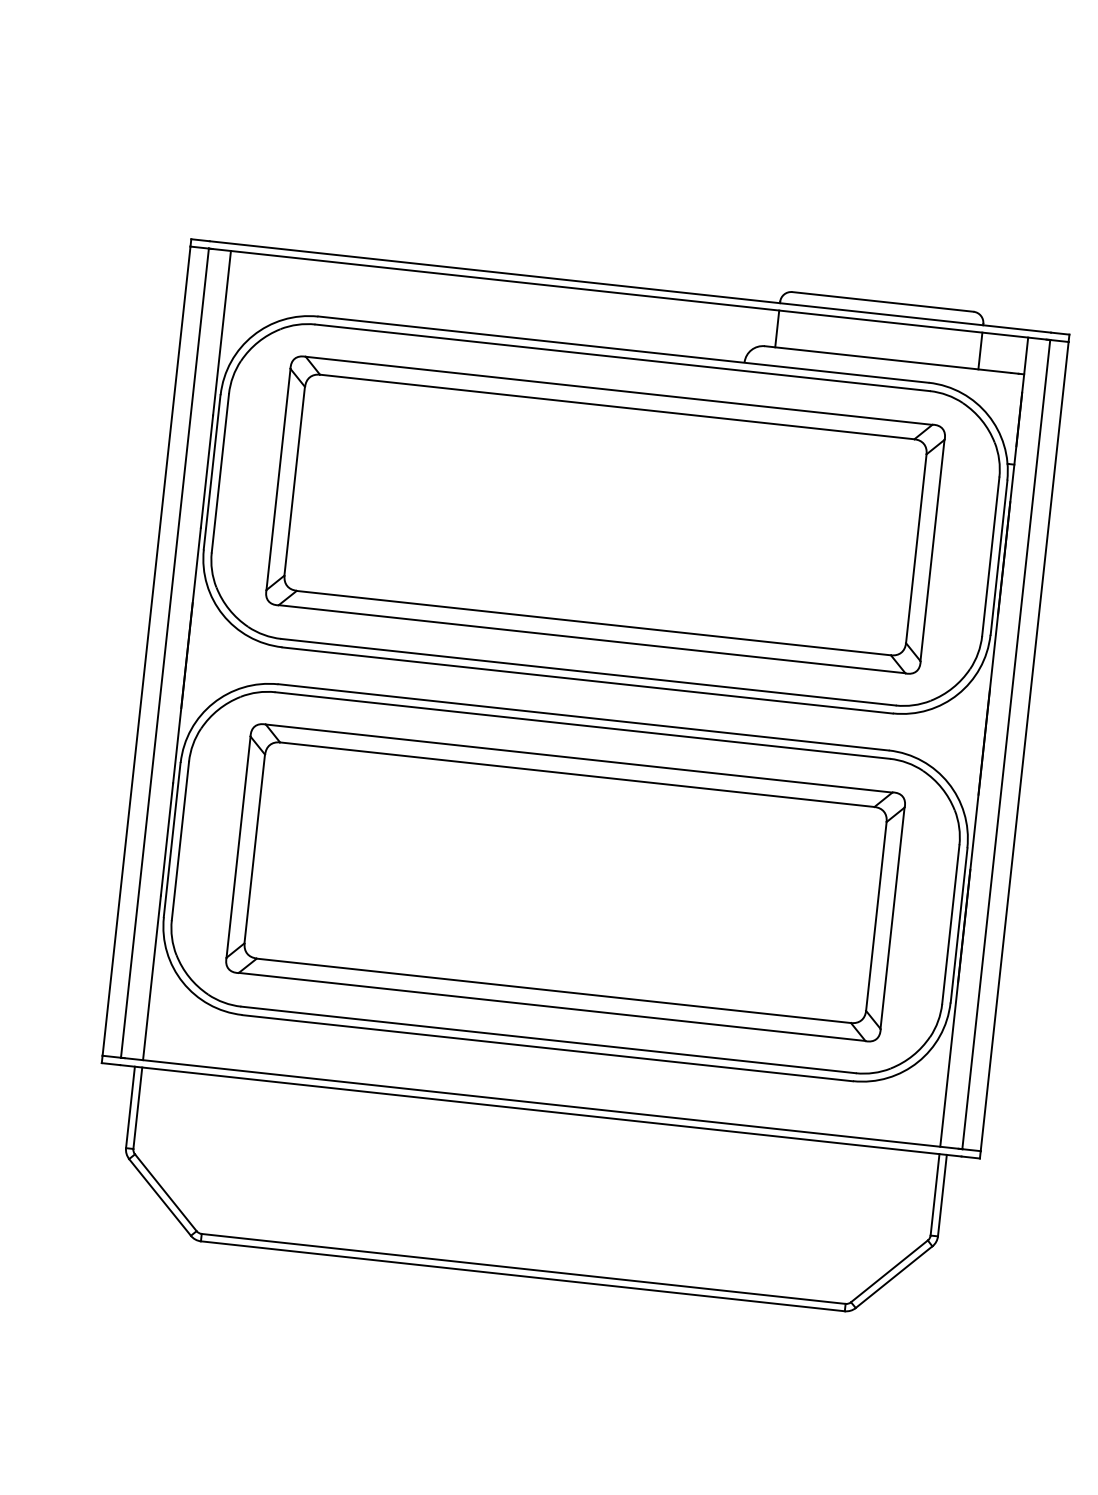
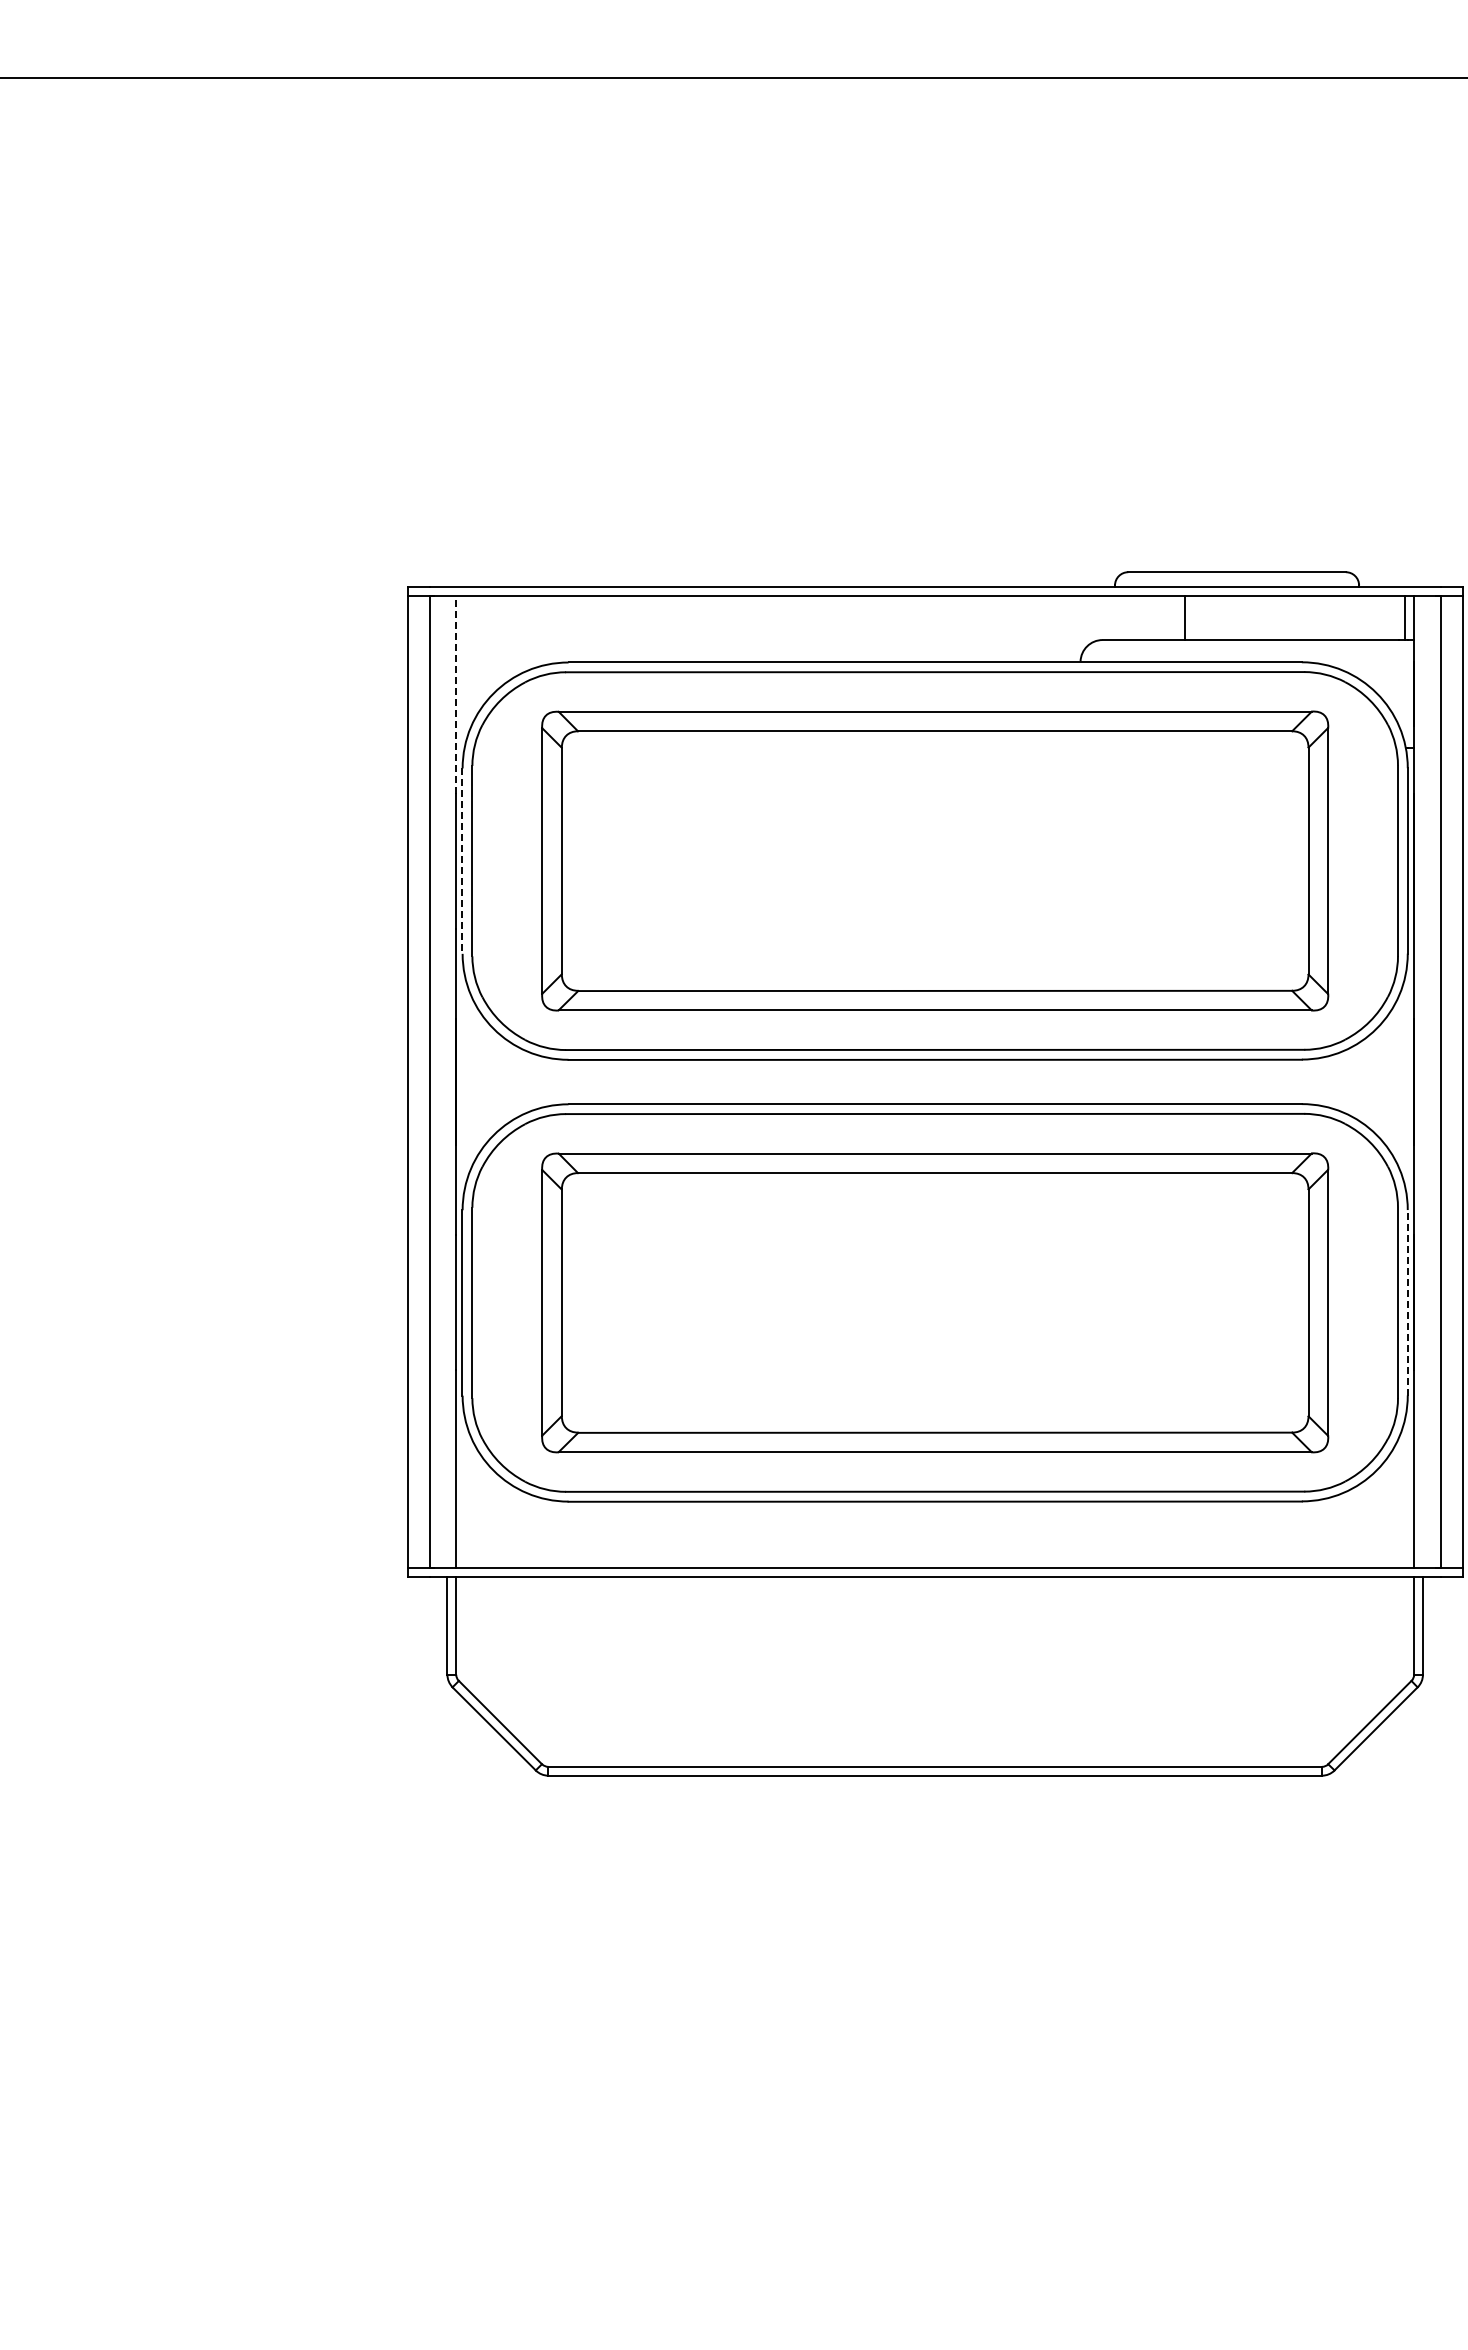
line: (777, 328) -> (1185, 617), moved
line: (222, 333) -> (456, 694), solid -> dashed
line: (980, 350) -> (1405, 617), moved
line: (212, 472) -> (462, 861), solid -> dashed
line: (958, 925) -> (1407, 1302), solid -> dashed

